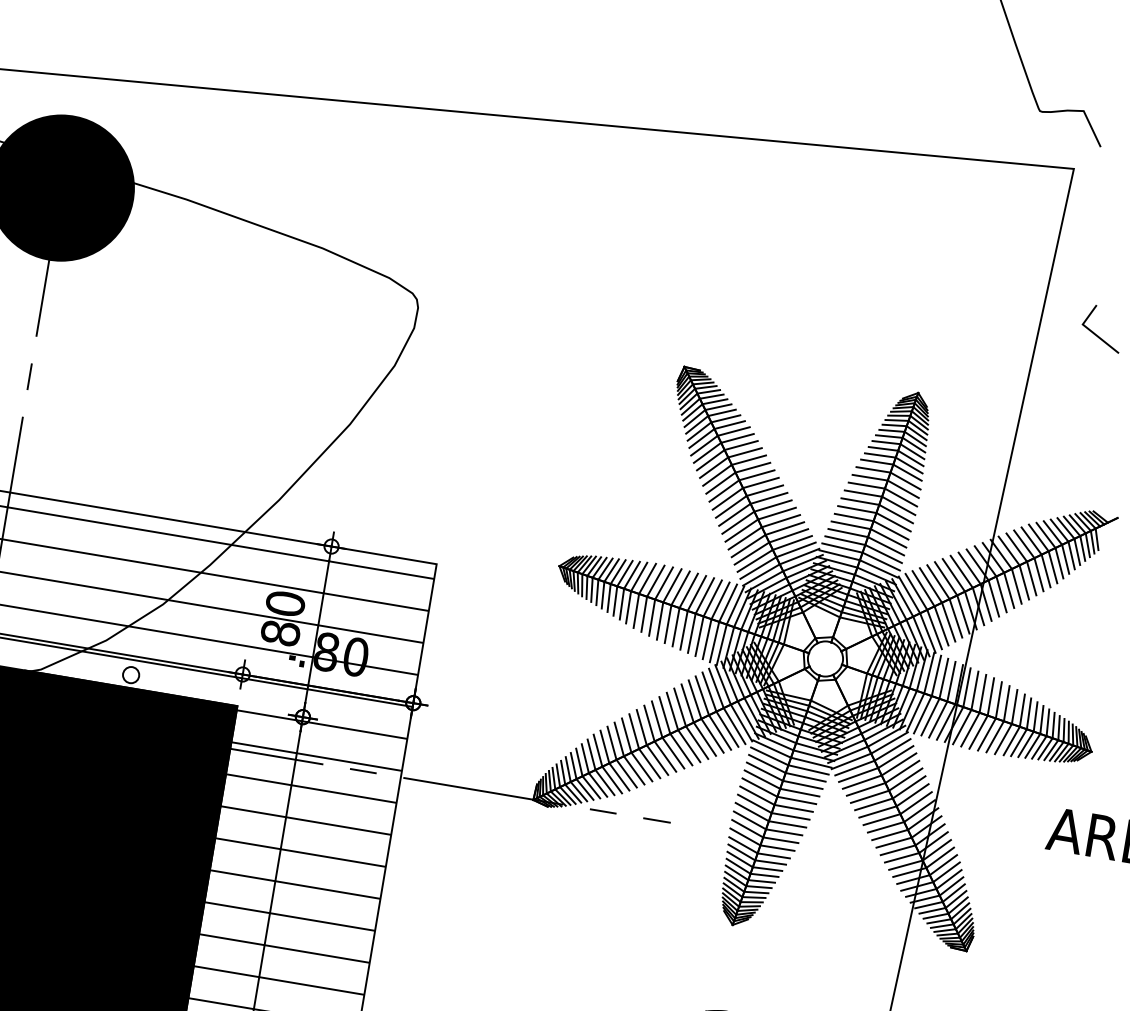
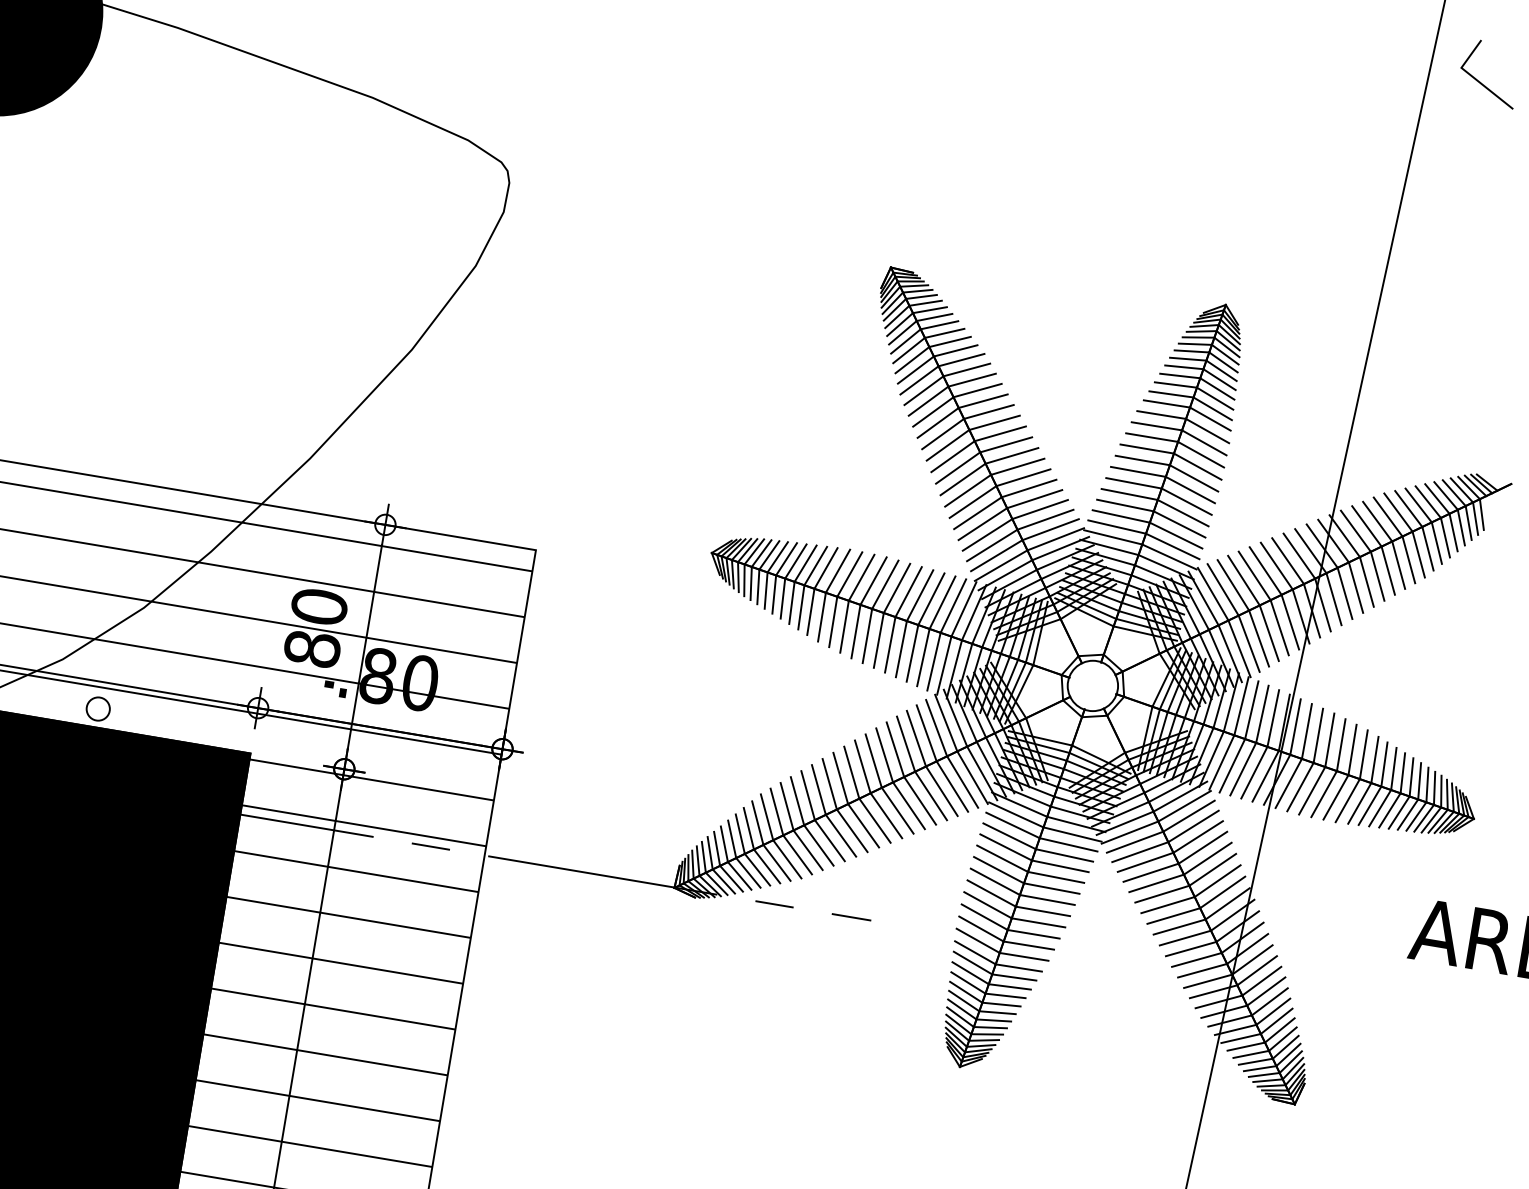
line: (1098, 335) -> (1483, 83), moved

